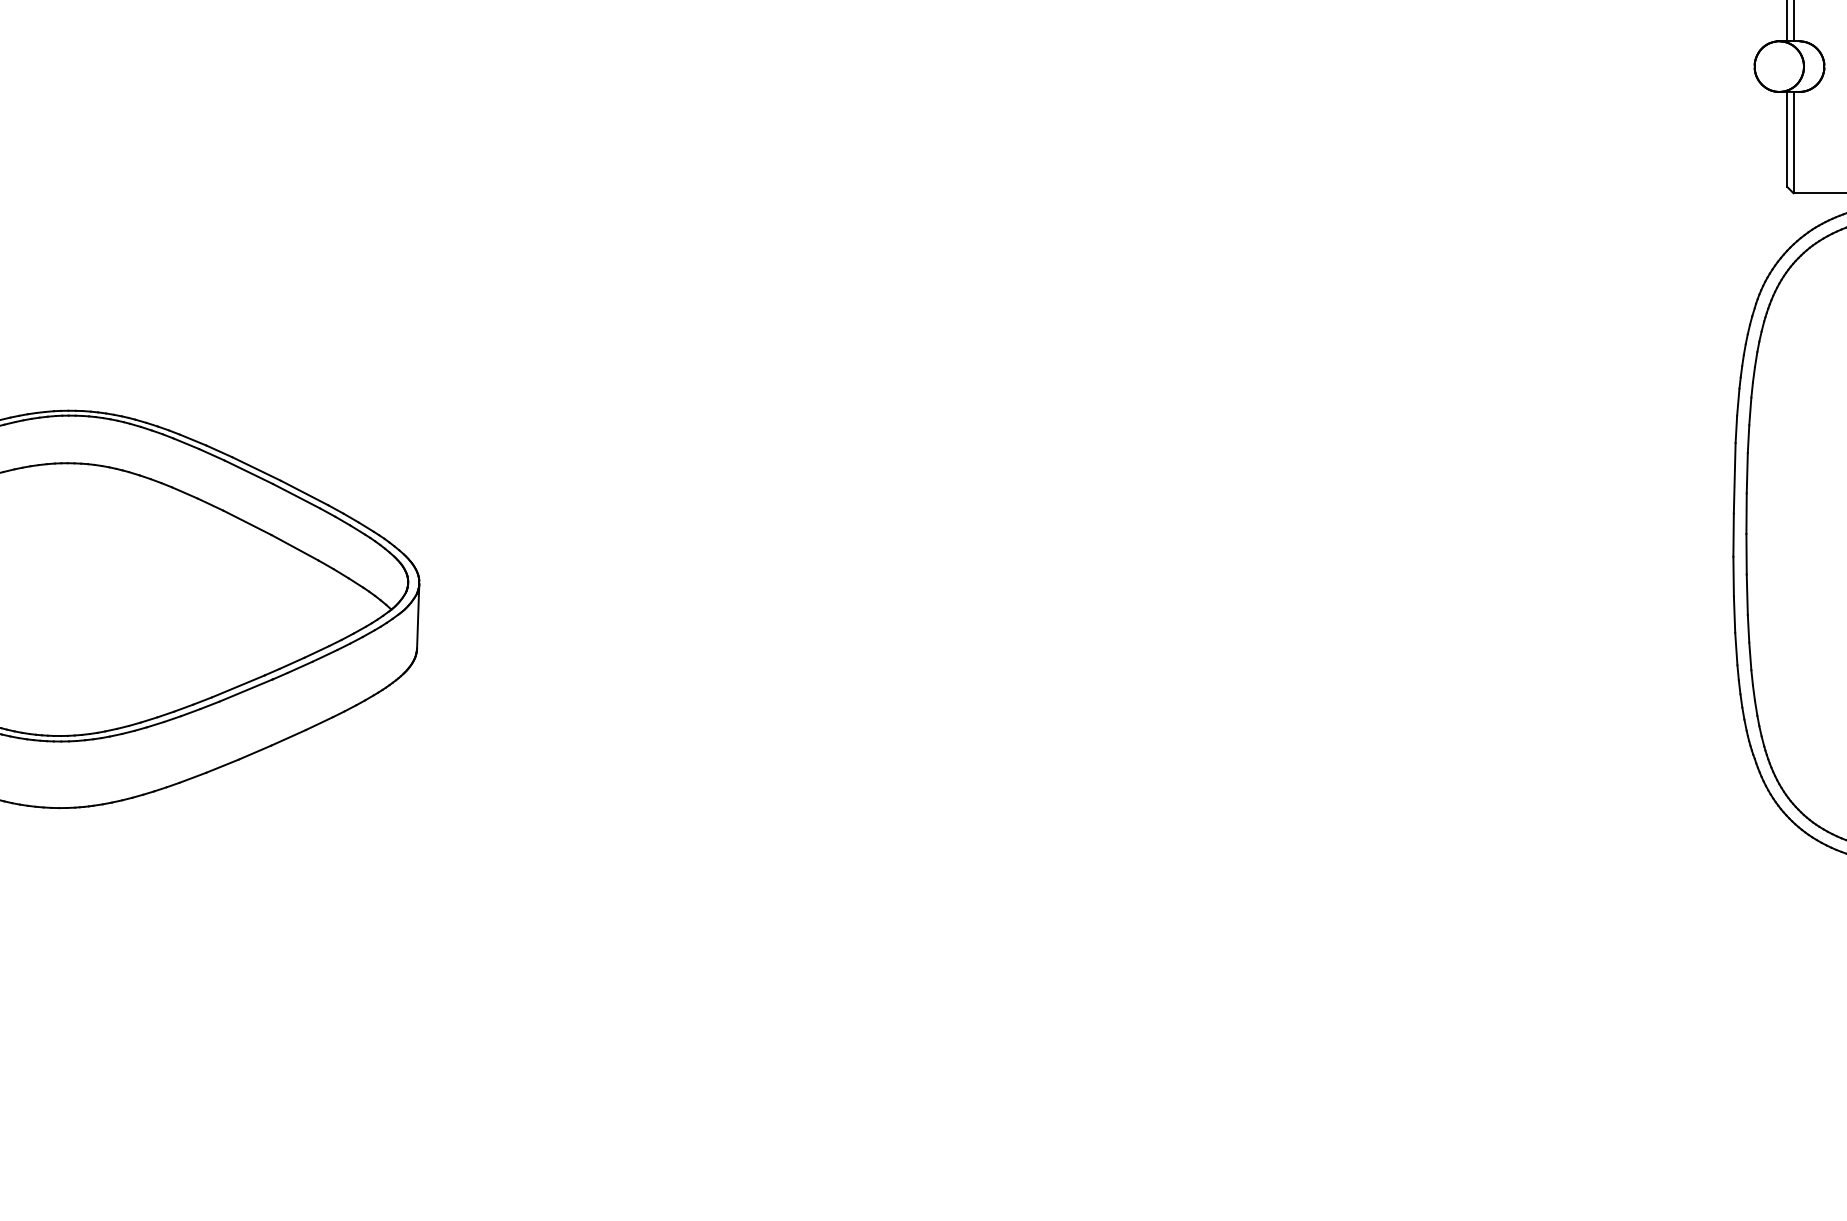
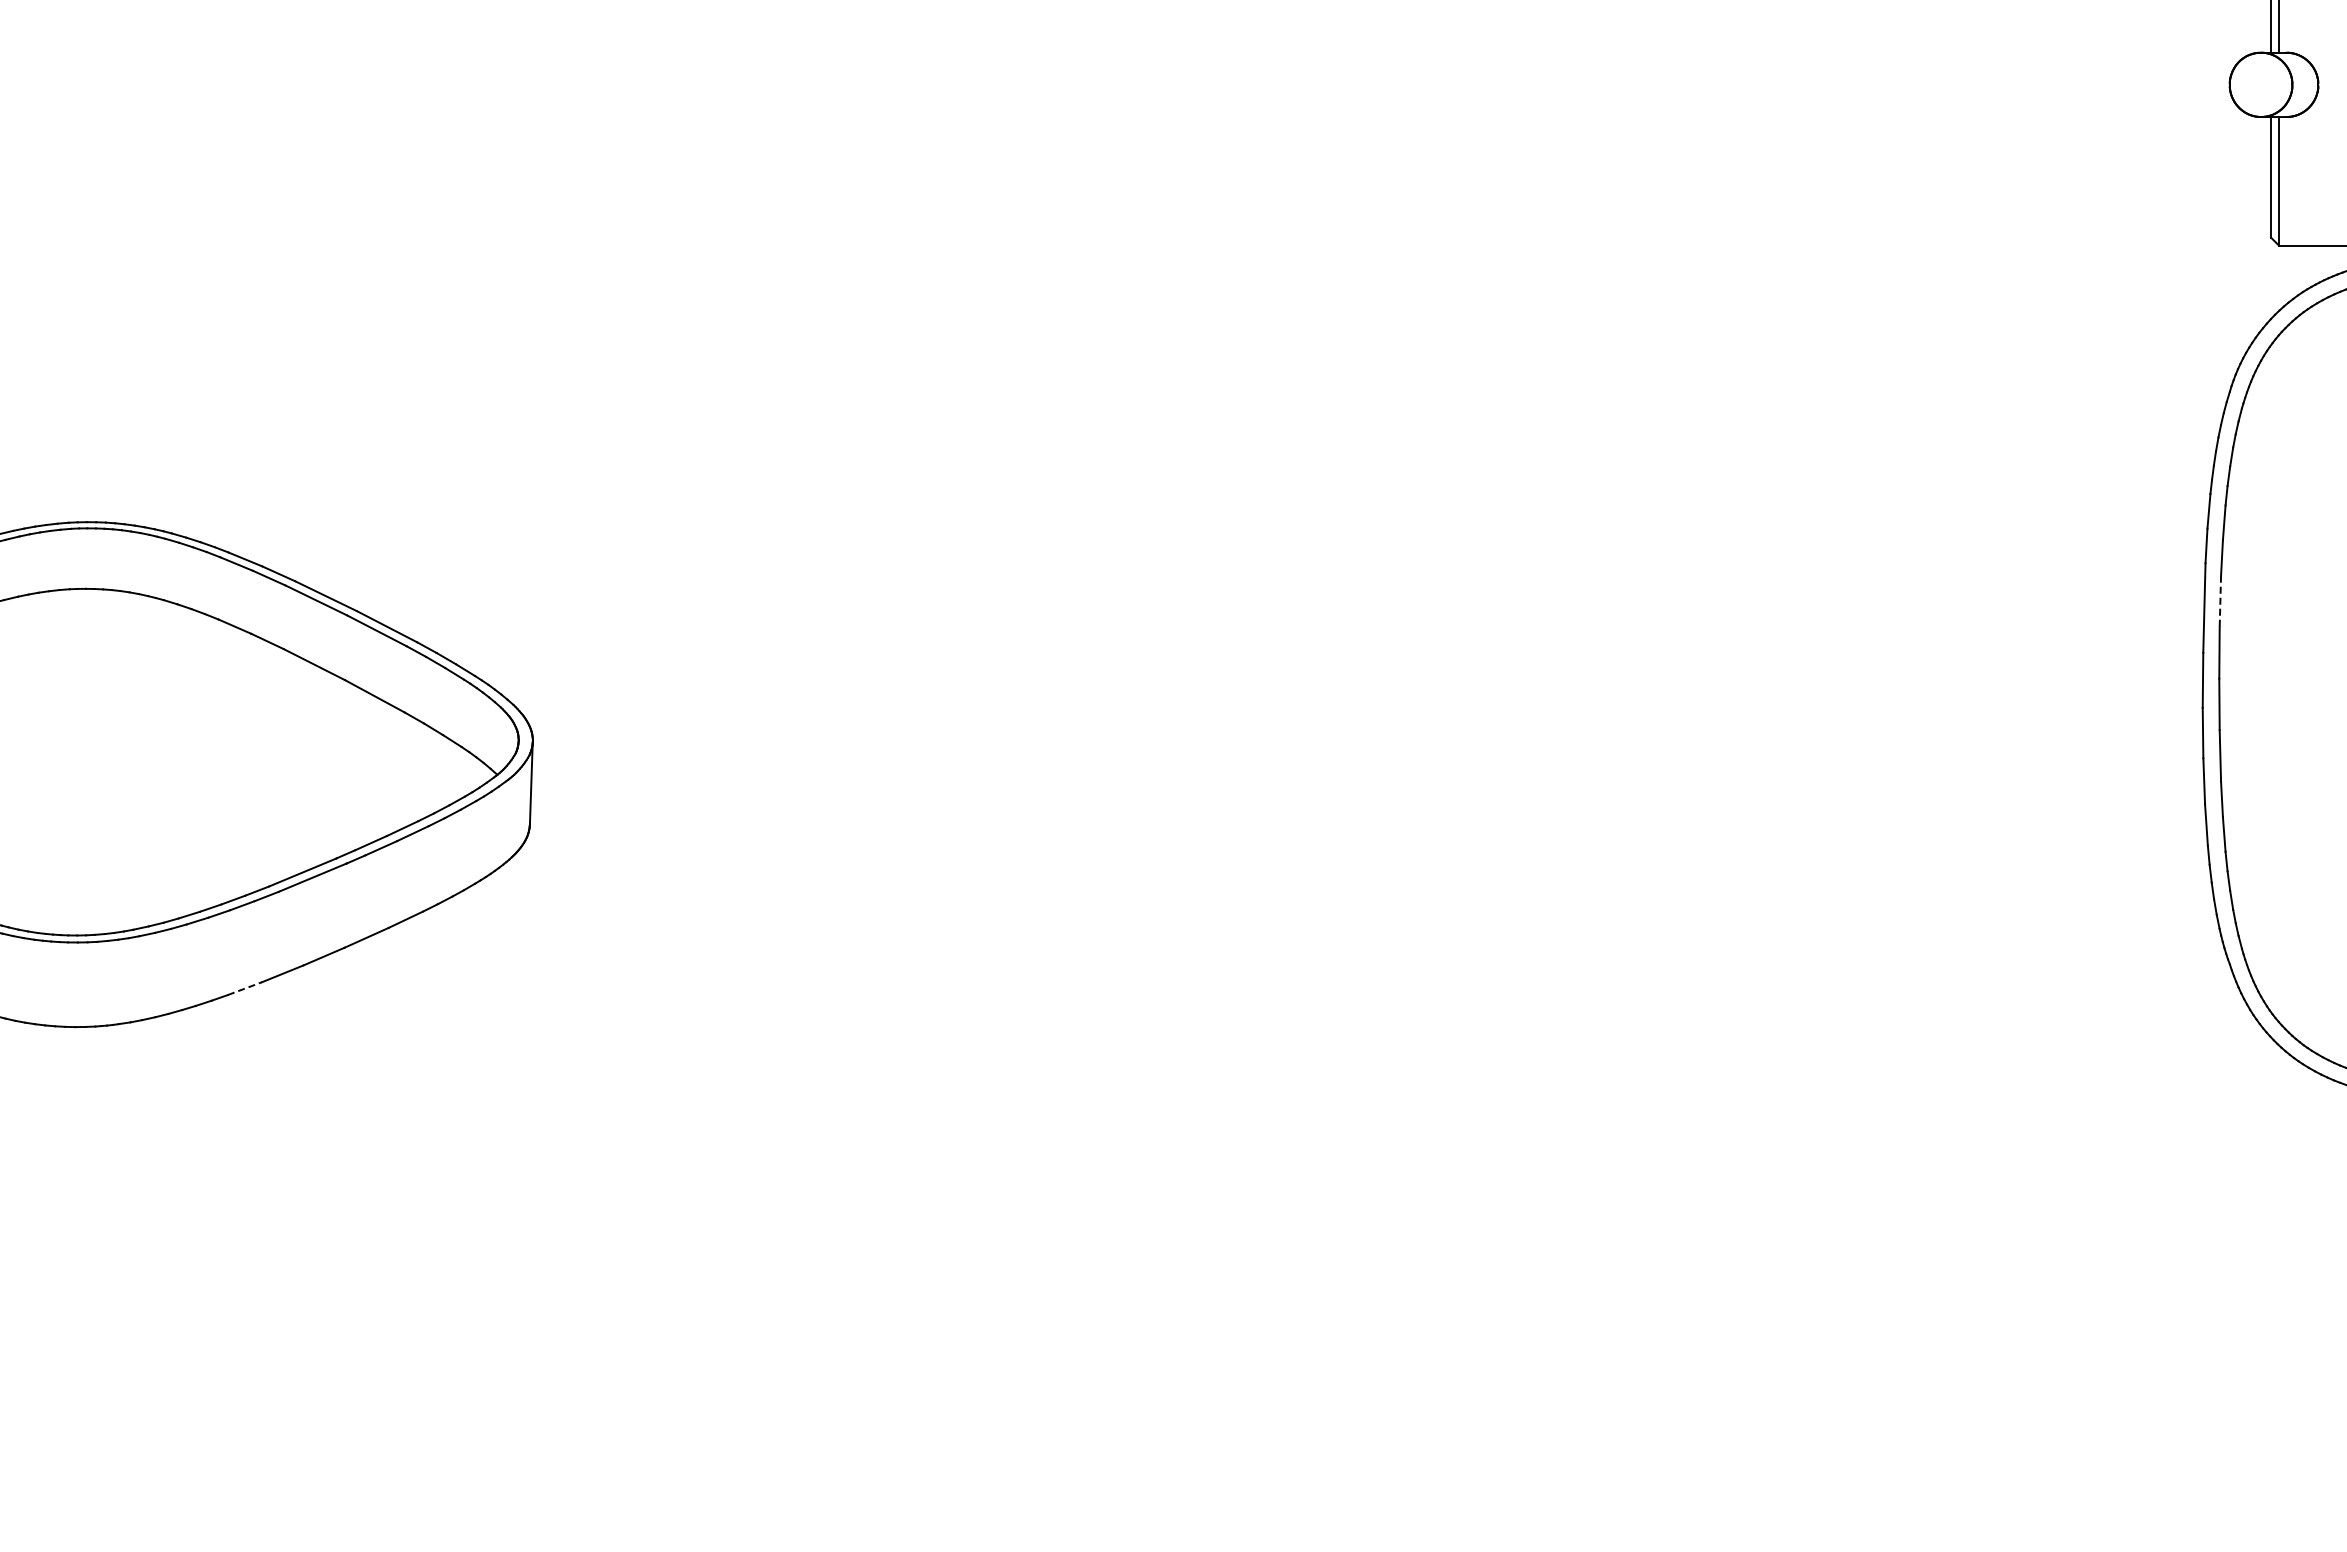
line: (1747, 473) -> (2220, 601), solid -> dashed
line: (193, 777) -> (245, 988), solid -> dashed

